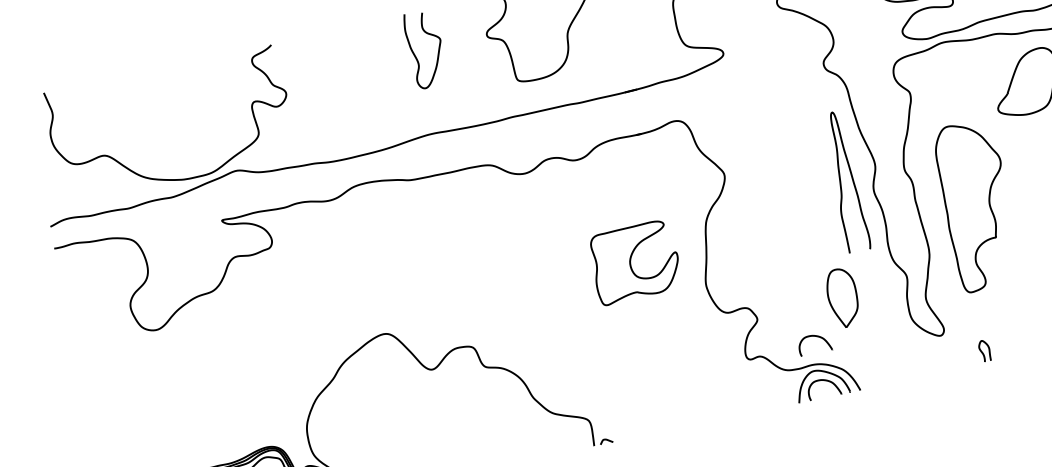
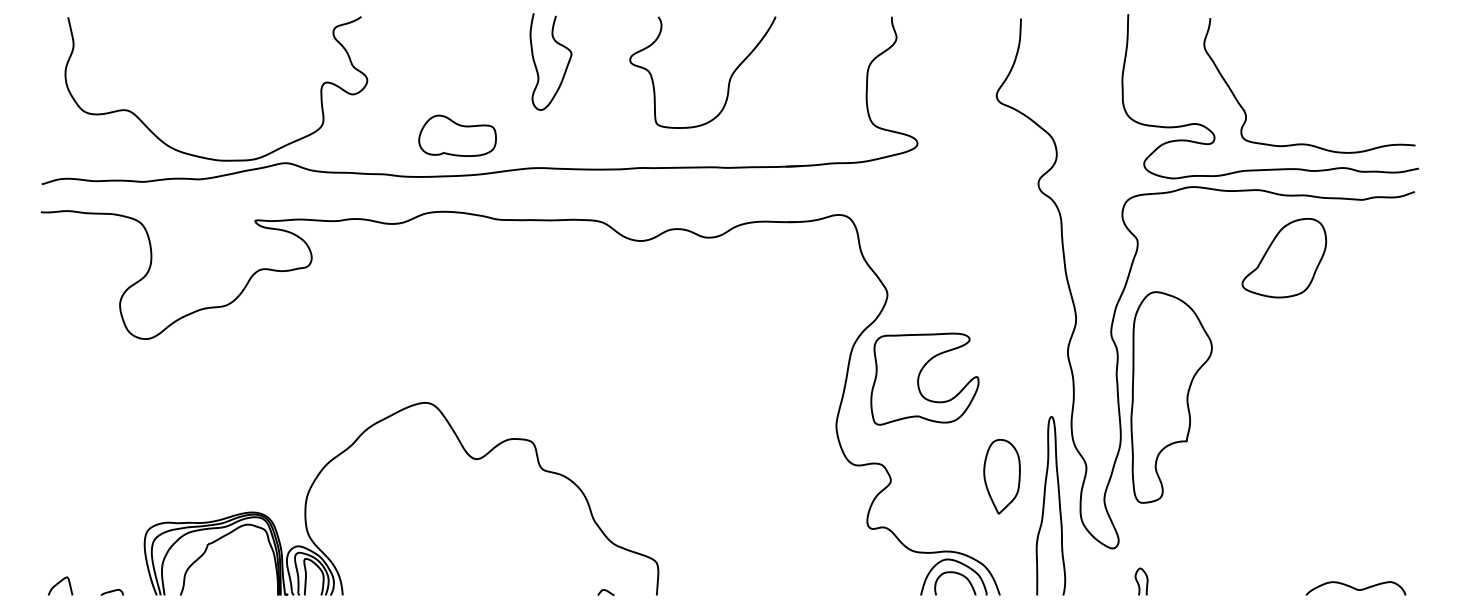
part: (365, 121) -> (457, 135), added
curve: (841, 182) -> (1044, 505), moved
part: (977, 205) -> (1171, 397), moved
part: (634, 261) -> (924, 378), moved
part: (815, 336) -> (957, 517), removed
curve: (983, 352) -> (1139, 583), moved
curve: (605, 440) -> (605, 591), moved

